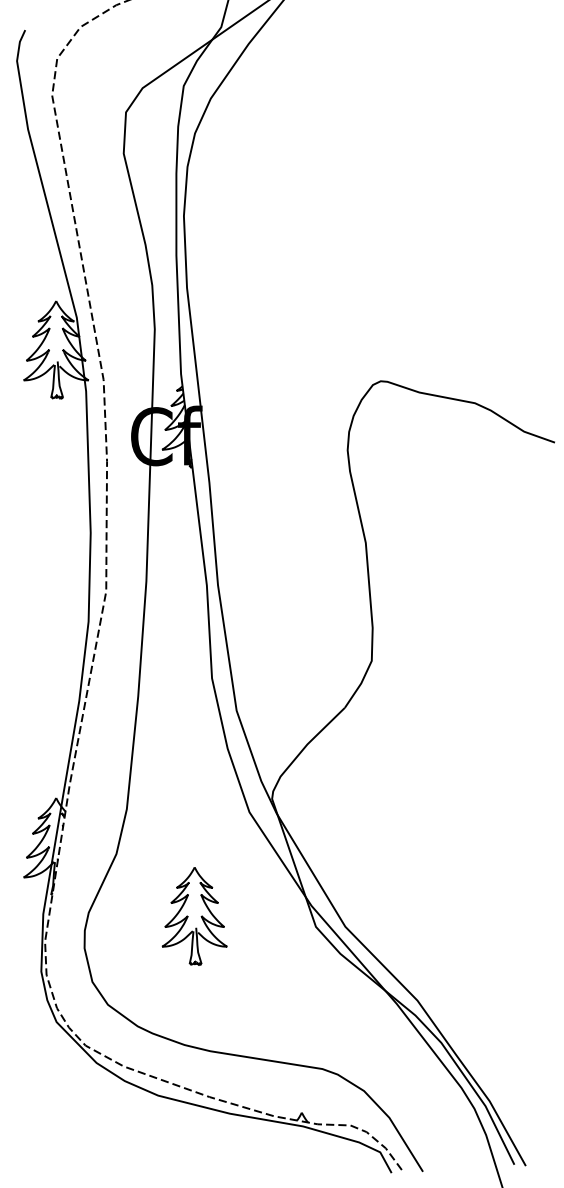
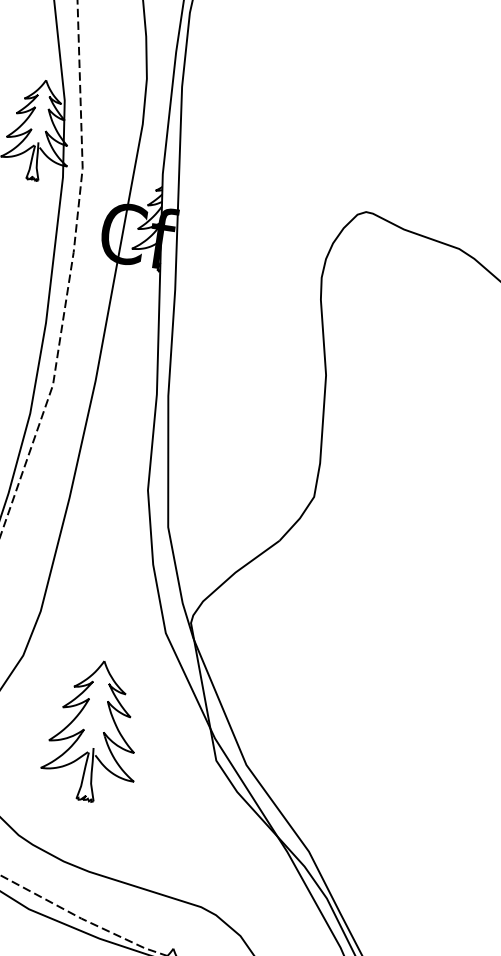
part: (194, 916) -> (93, 731), size x1.4

